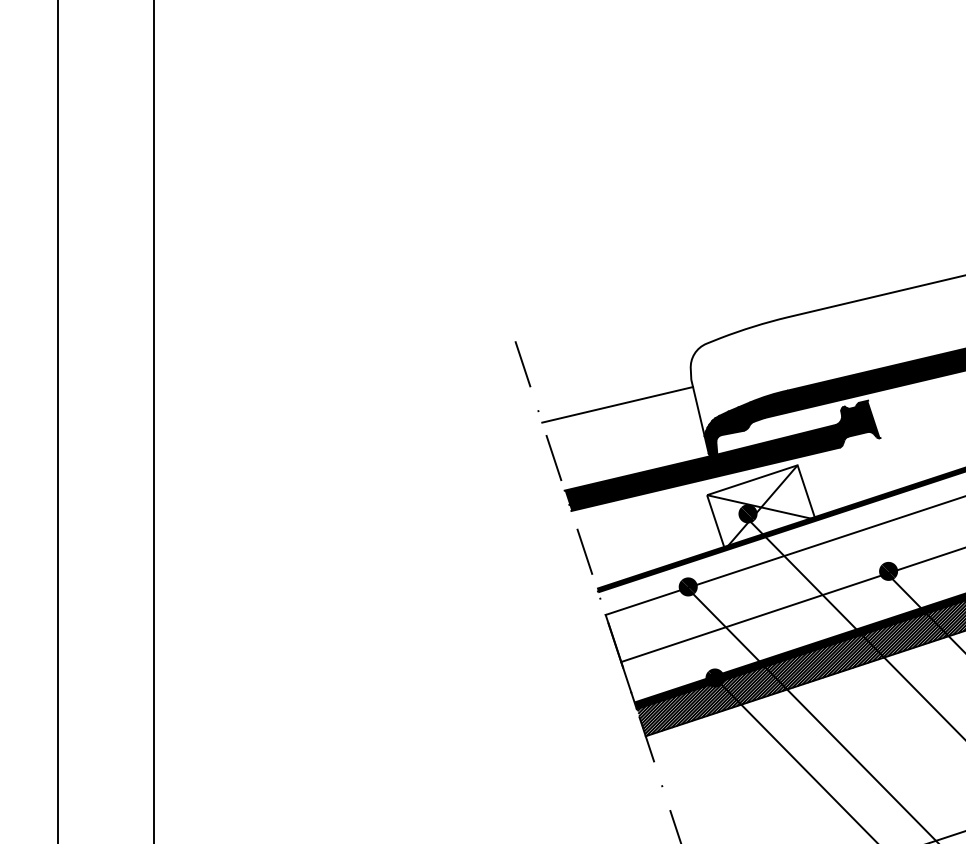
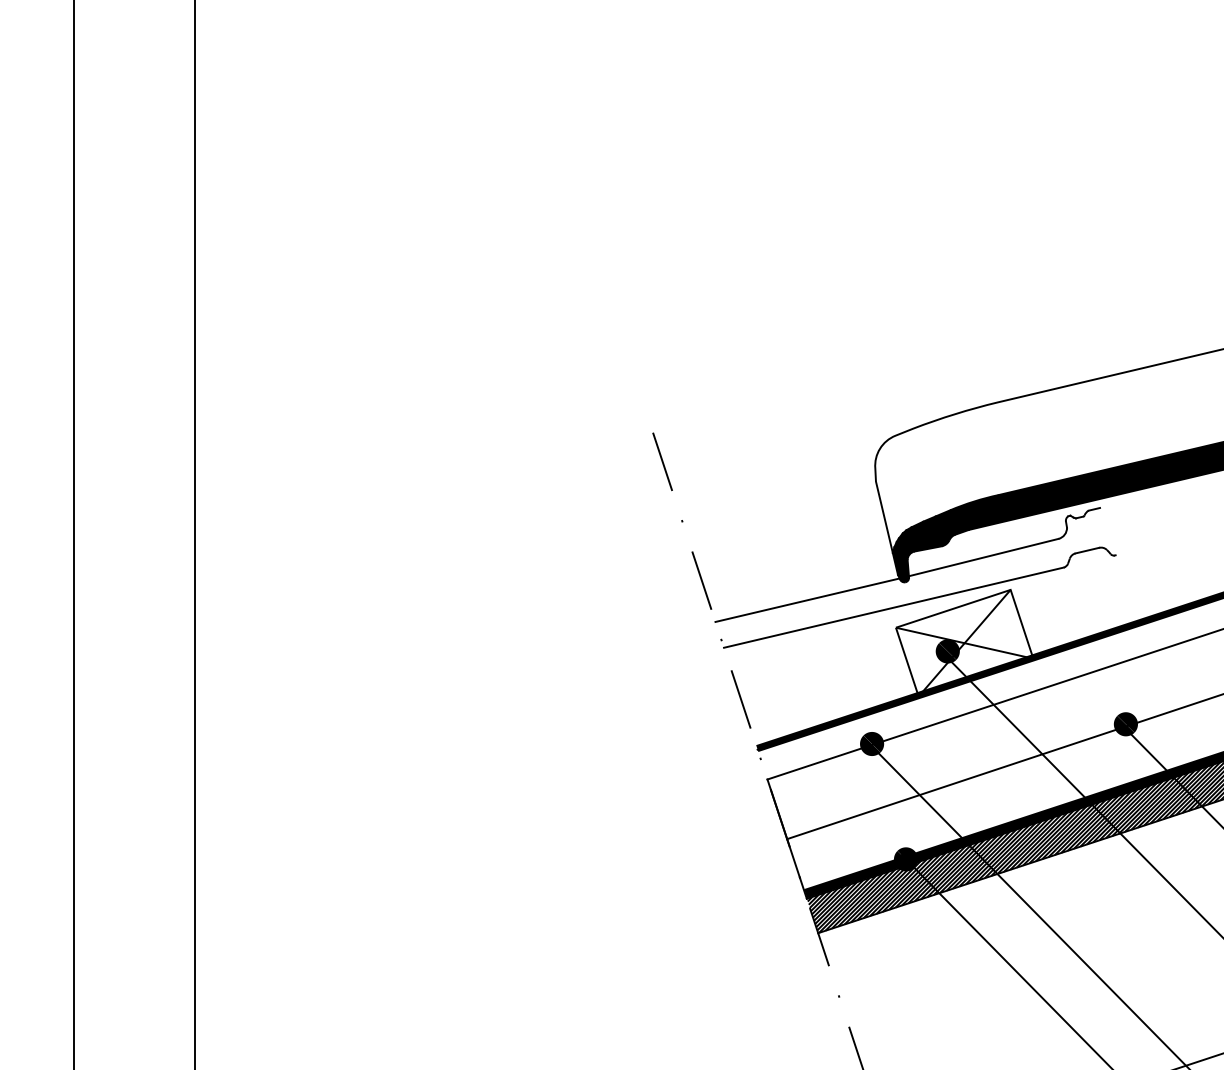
line: (617, 404) -> (782, 512), removed
fill: (722, 455) -> (915, 577), removed

